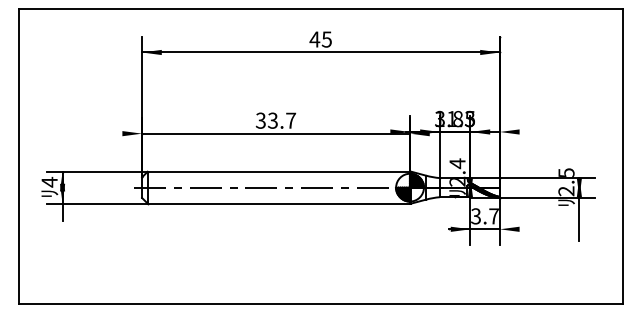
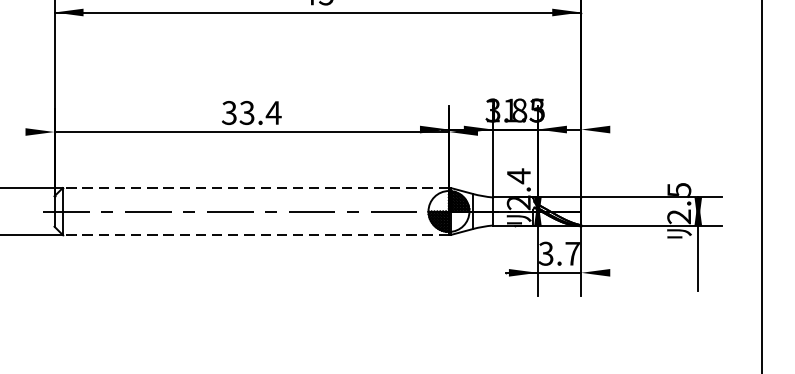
text: (290, 120) -> (272, 112), 33.7 -> 33.4
line: (278, 171) -> (255, 187), solid -> dashed
line: (278, 203) -> (255, 234), solid -> dashed

